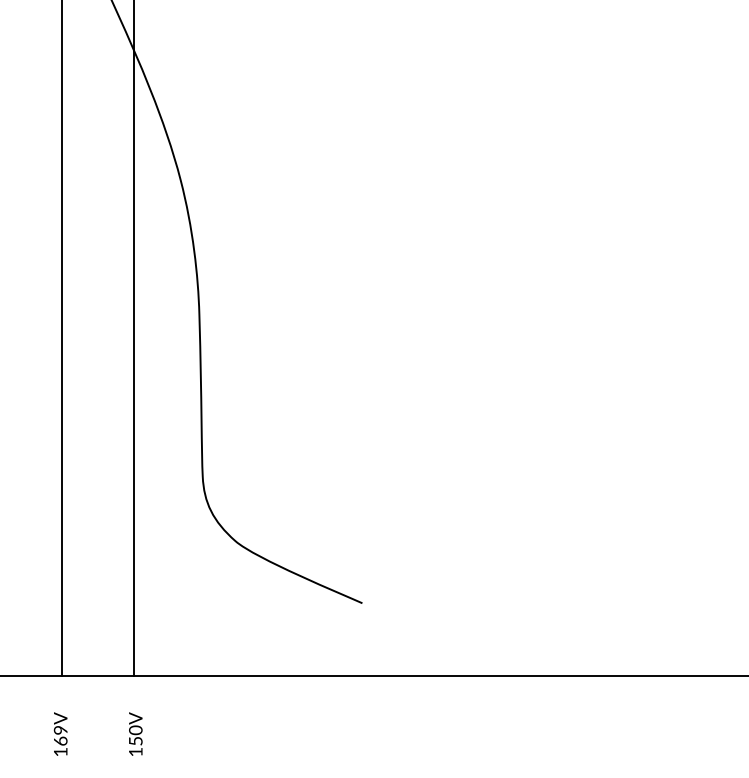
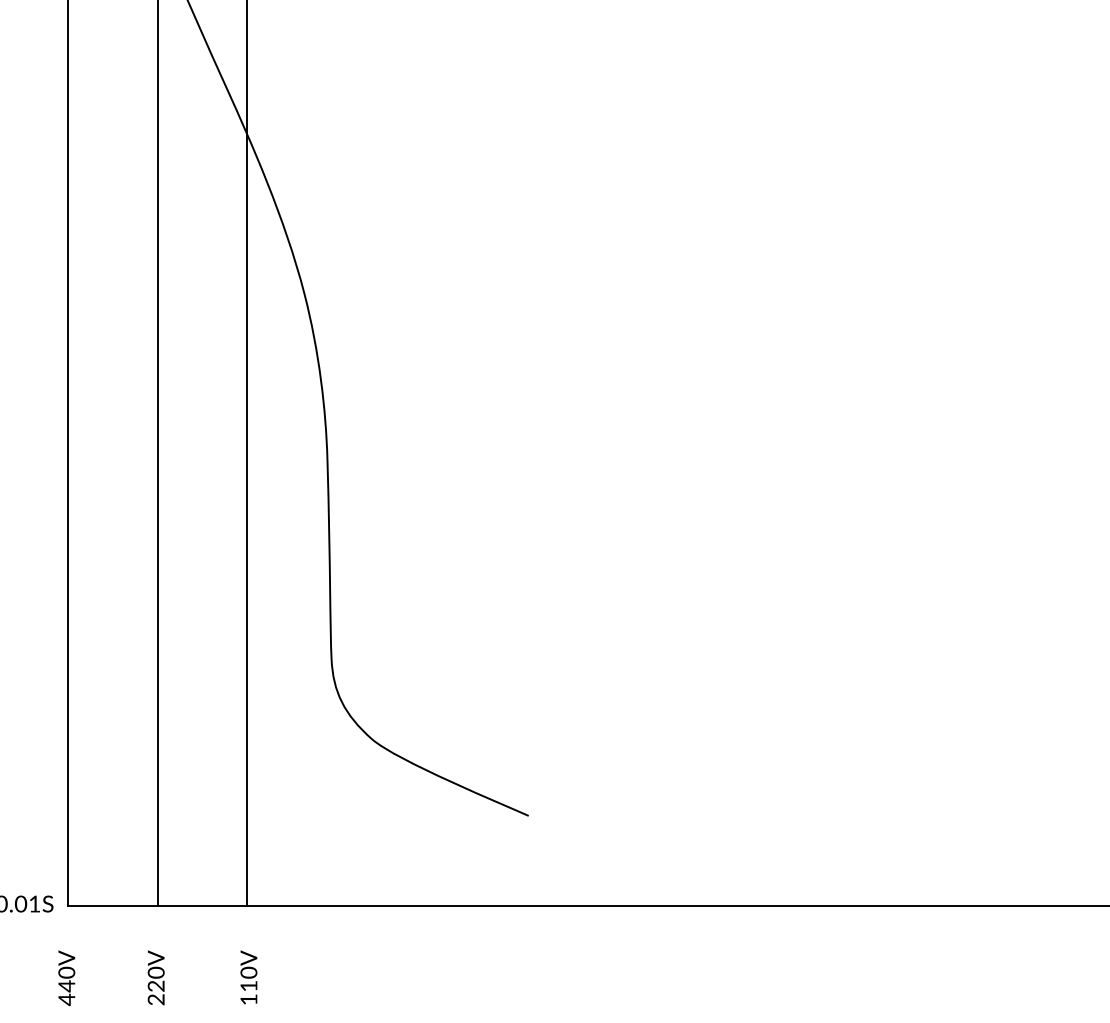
text: (60, 740) -> (155, 985), 169V -> 220V
text: (135, 741) -> (248, 986), 150V -> 110V

